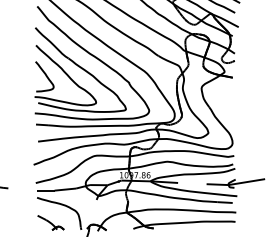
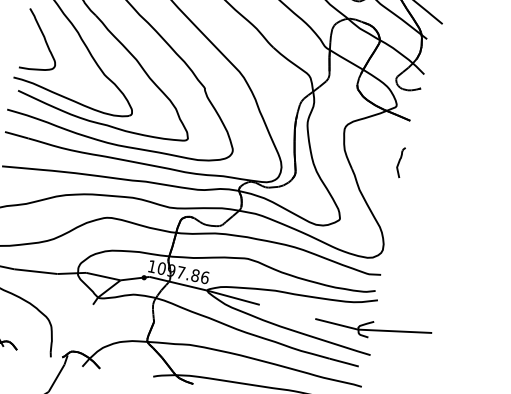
part: (231, 98) -> (399, 160), added

